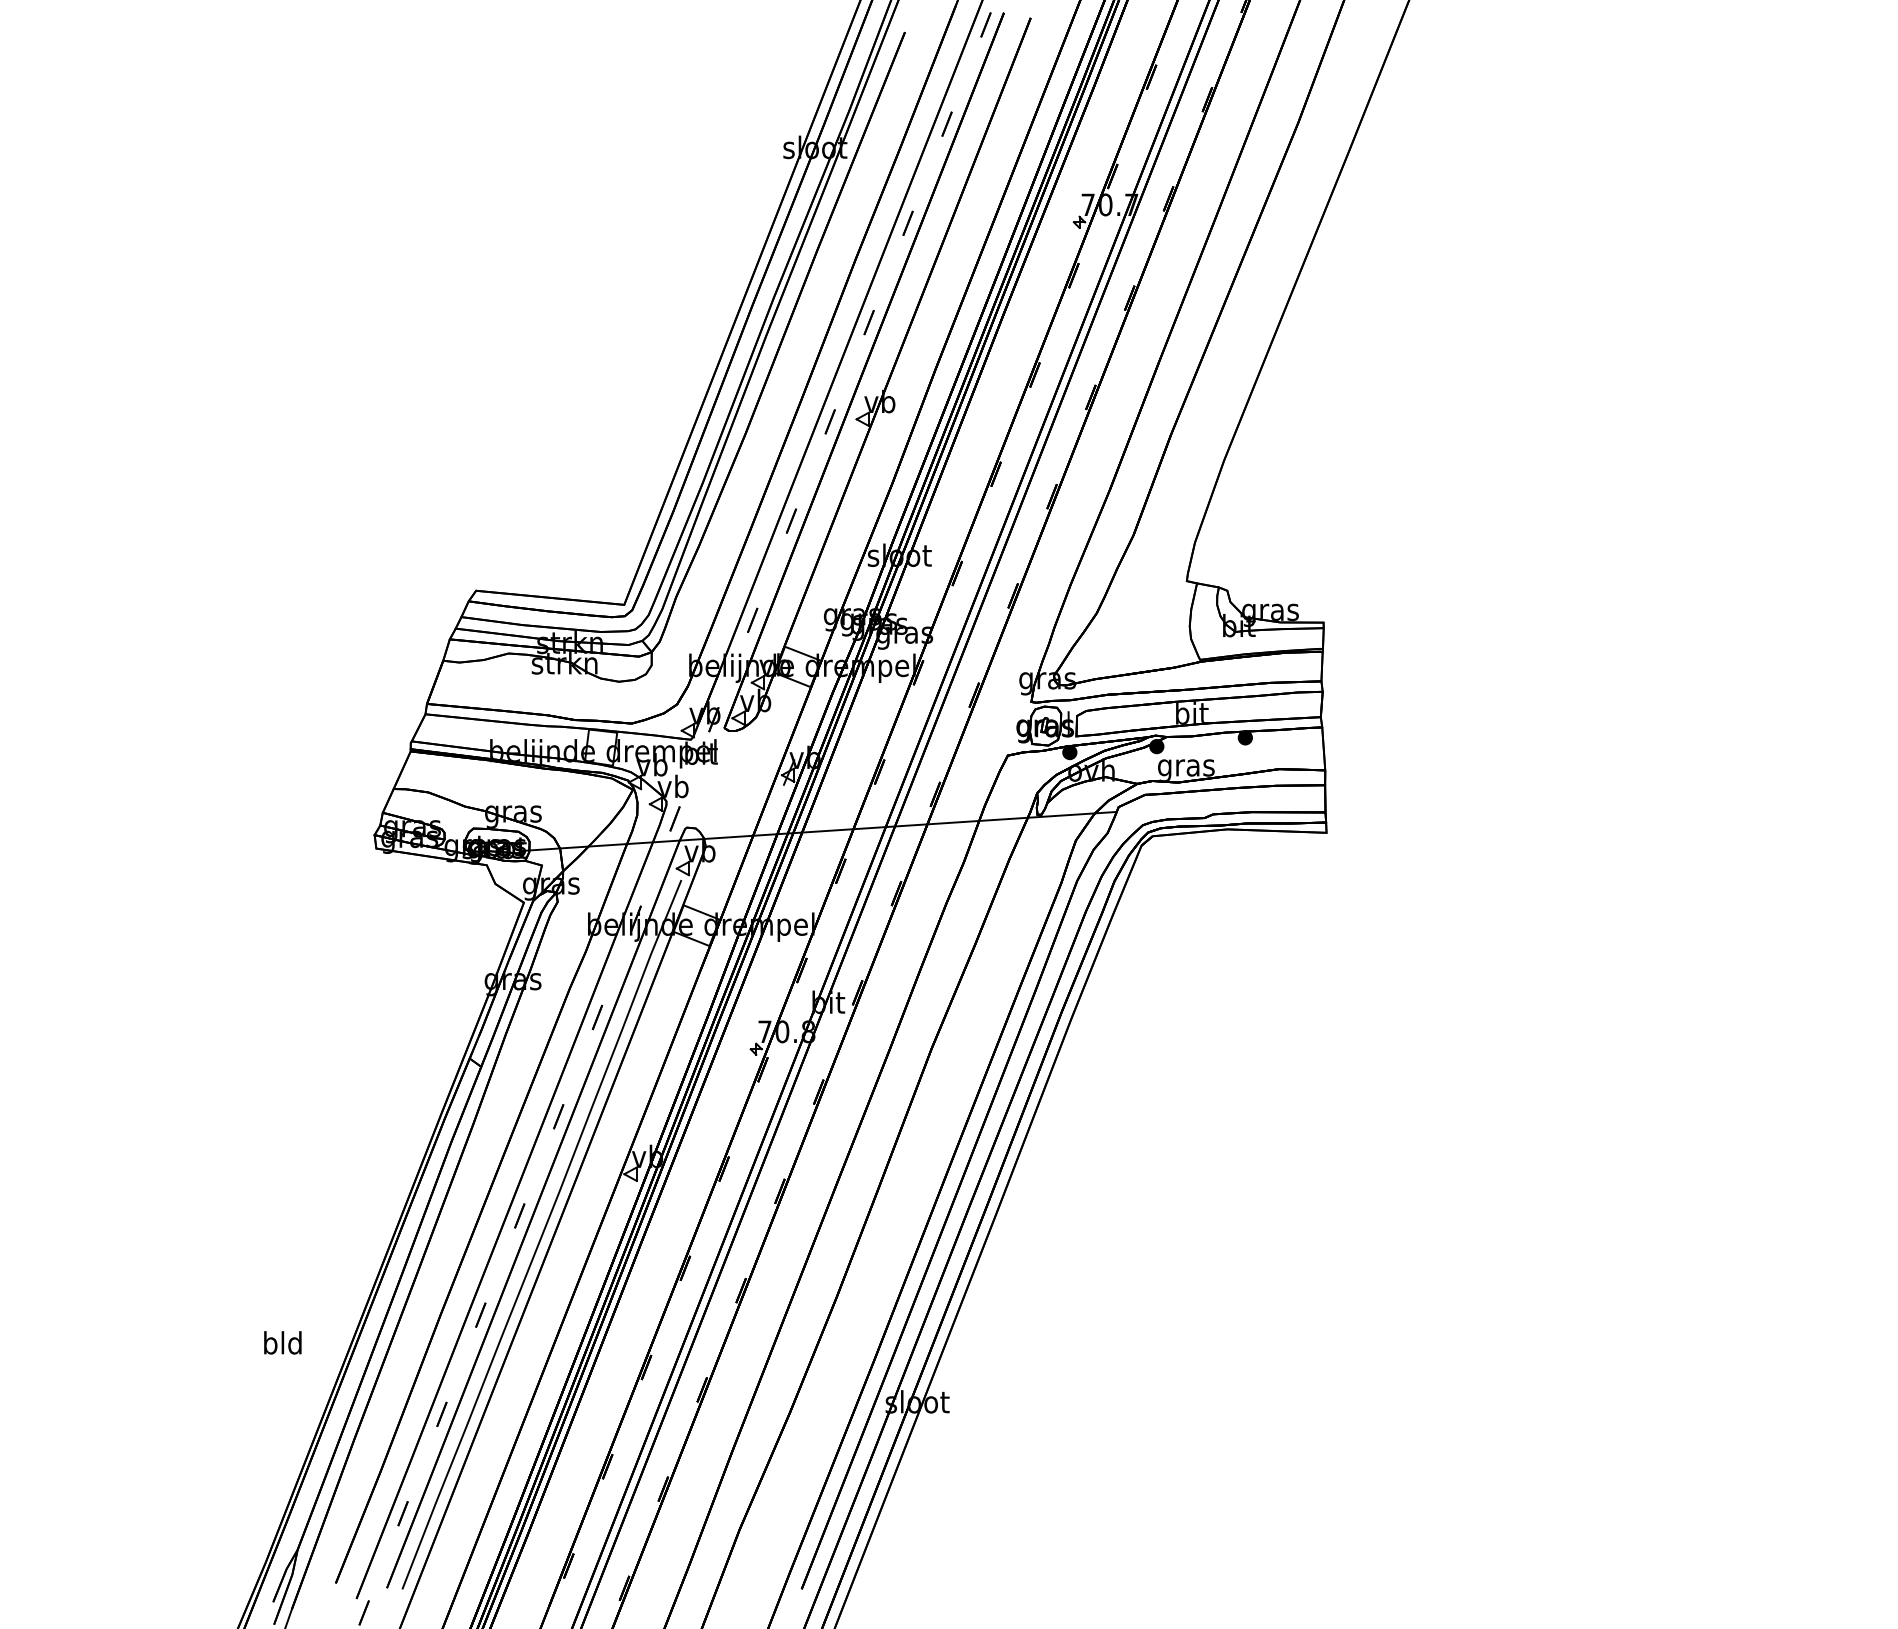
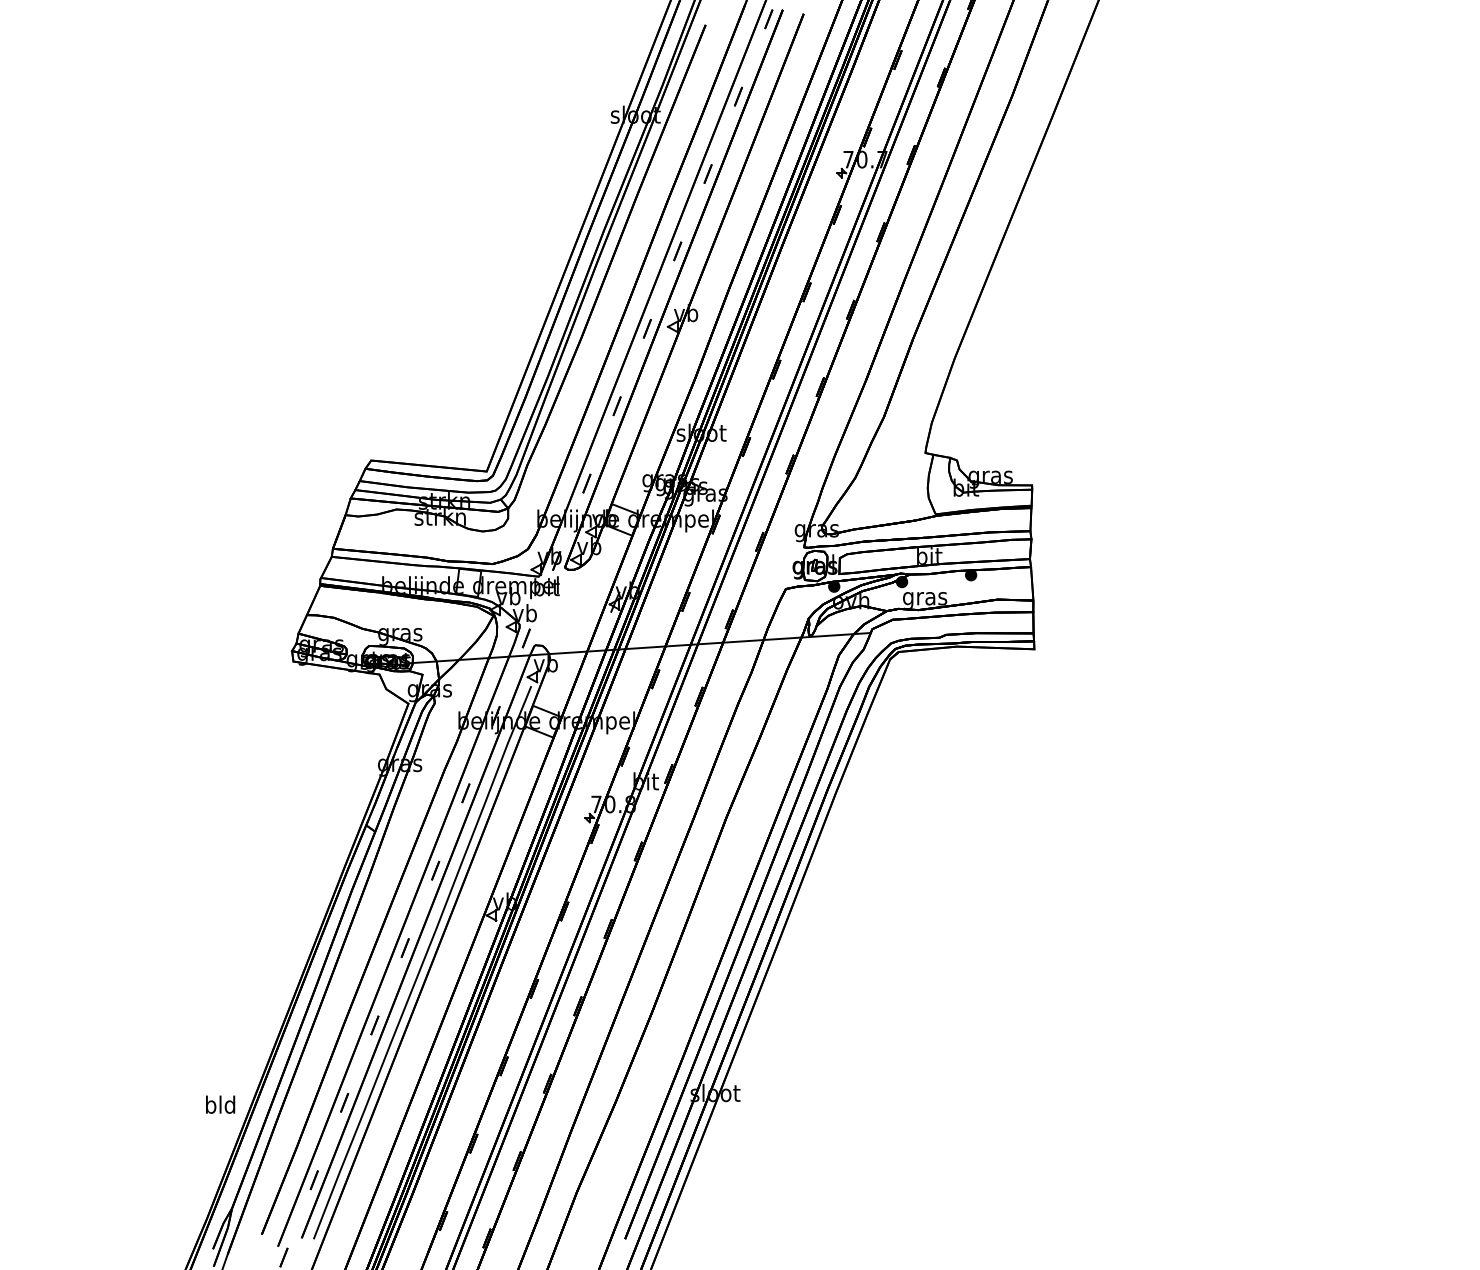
text: (282, 1342) -> (220, 1104), moved

